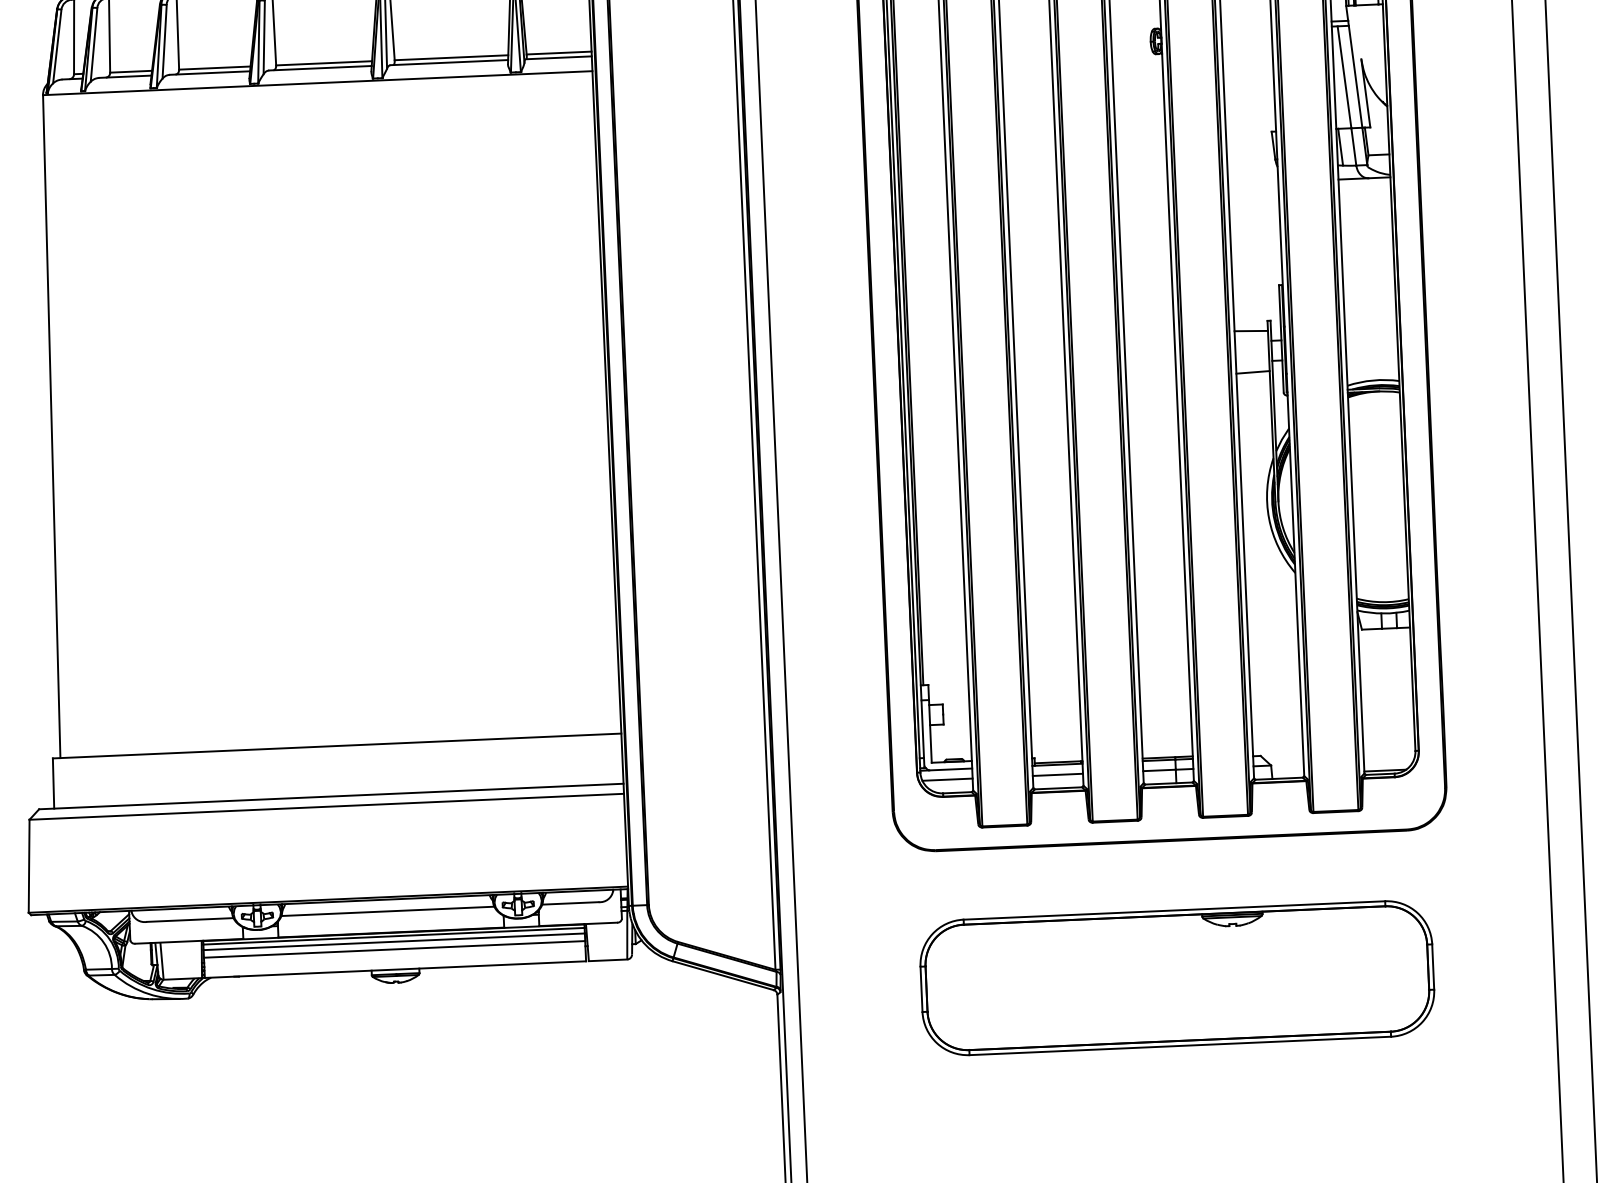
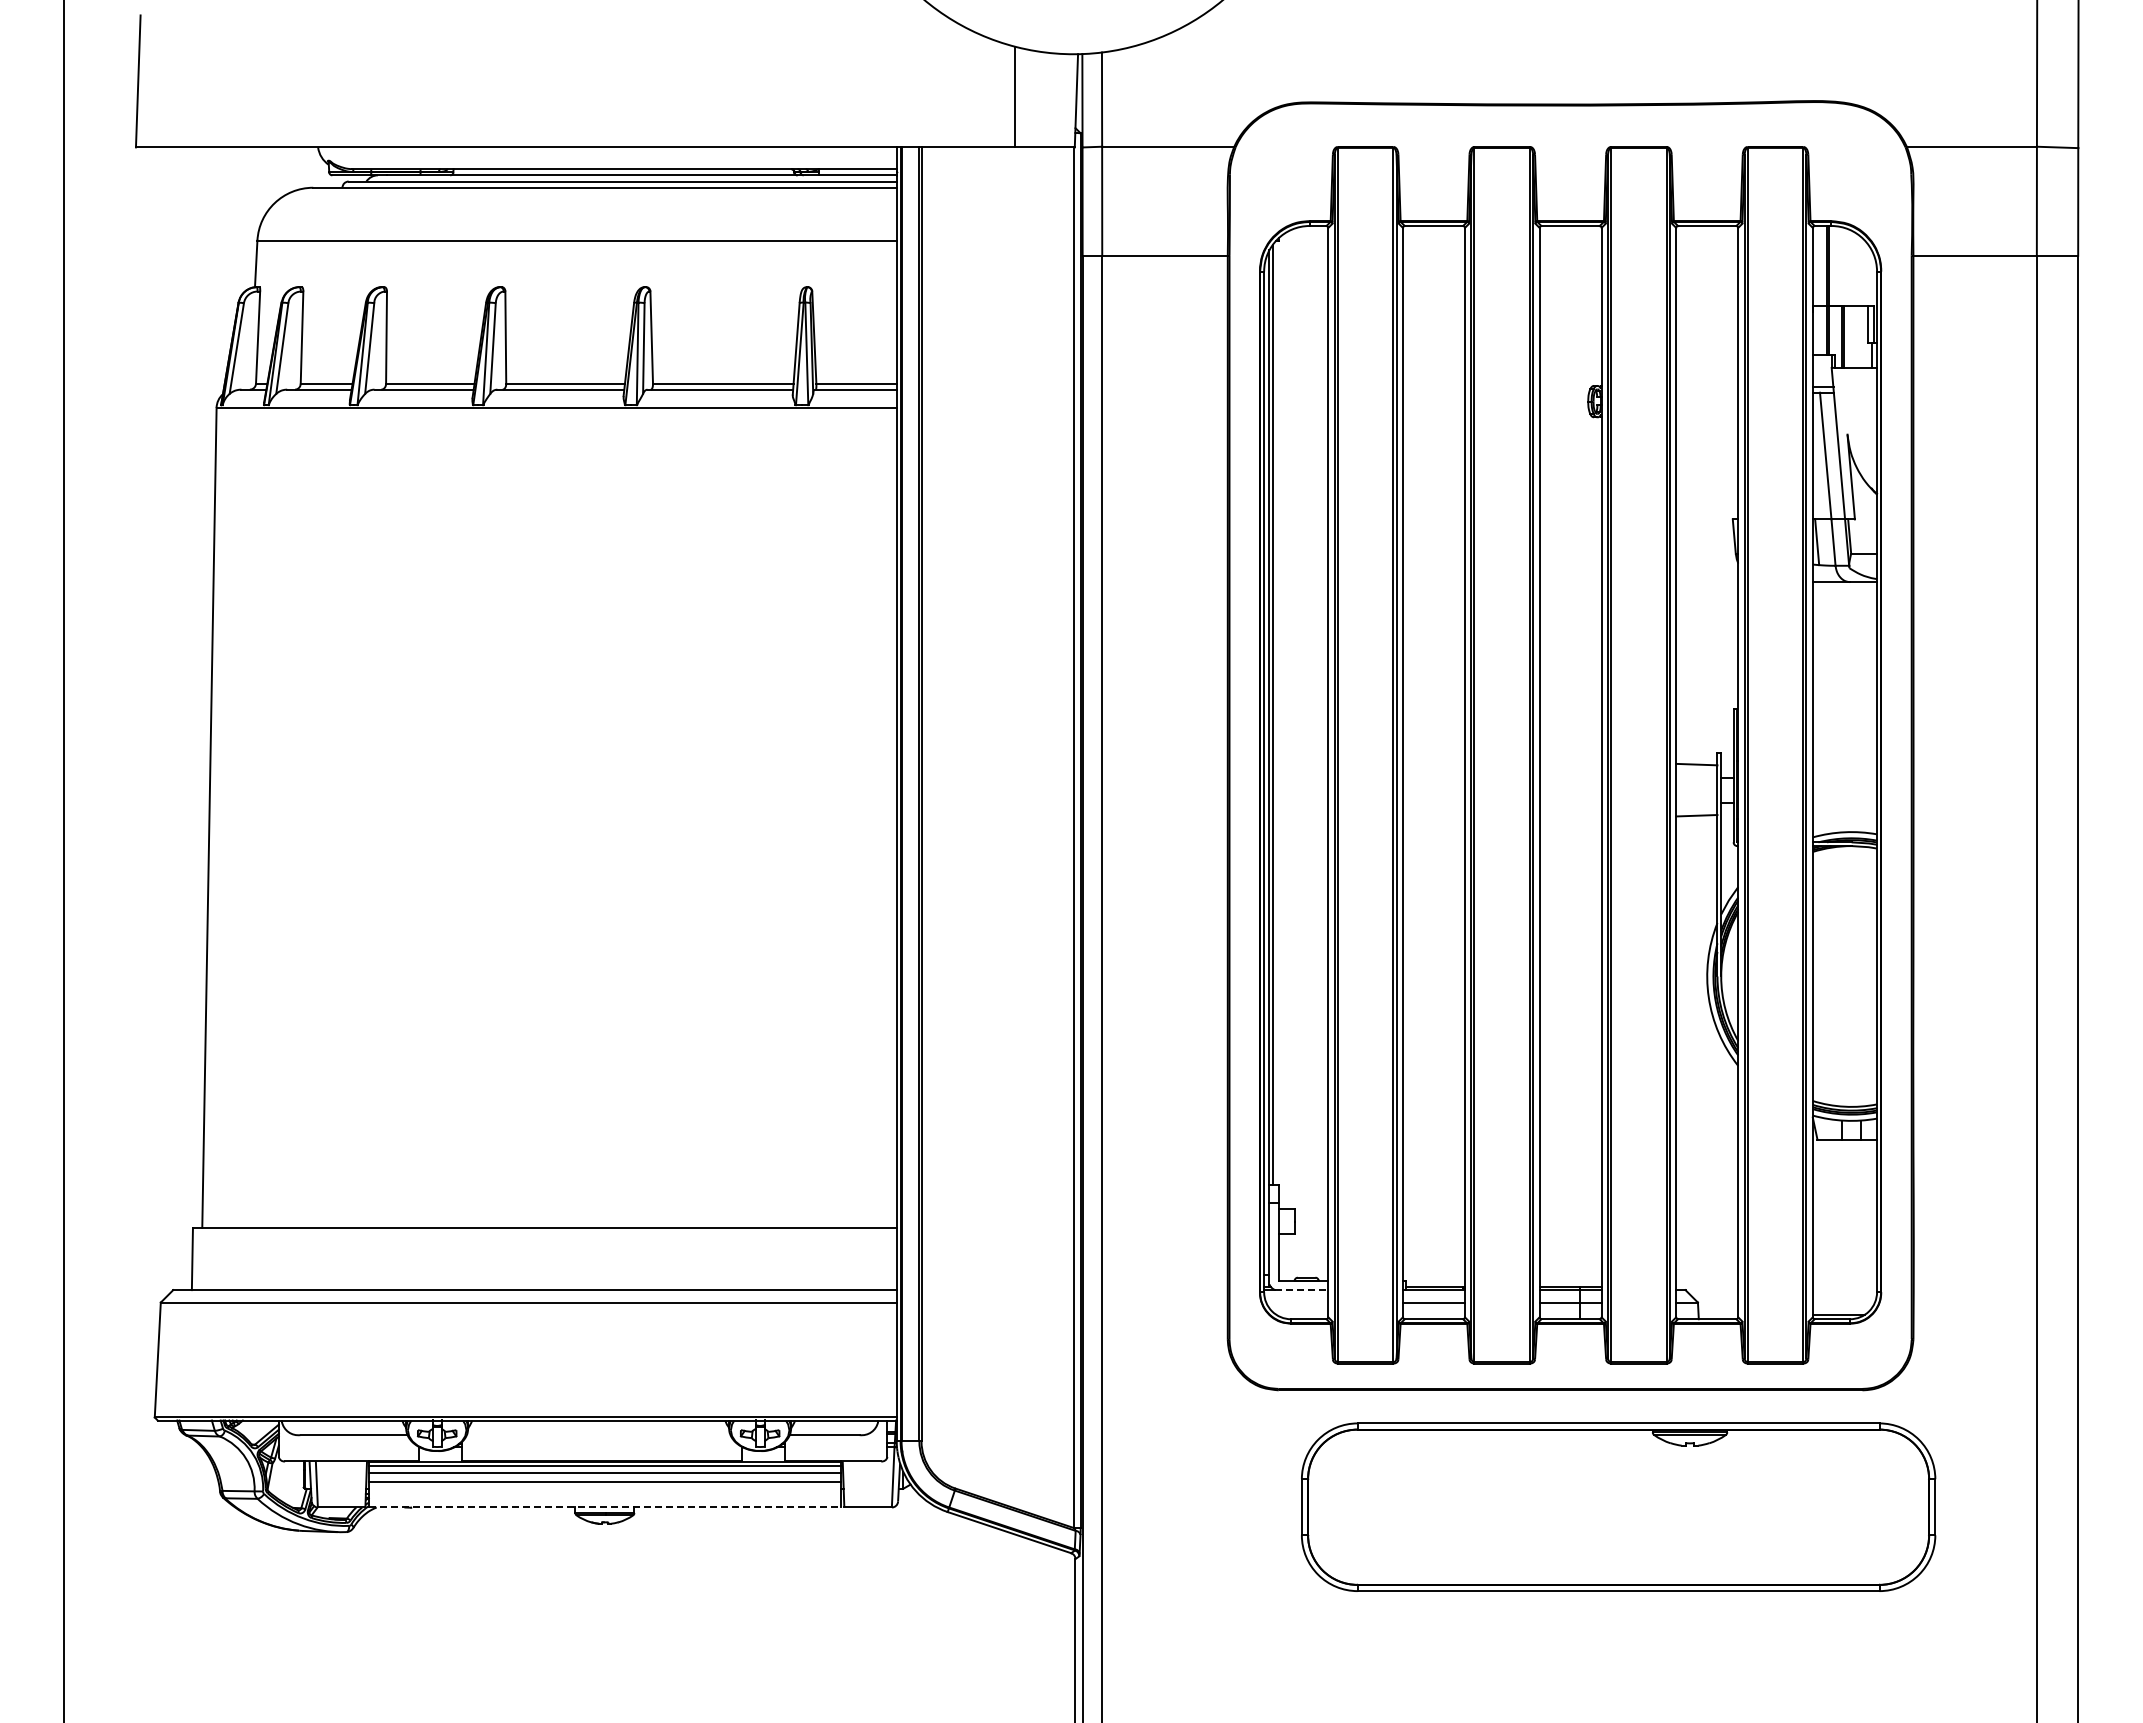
line: (950, 769) -> (1301, 1290), solid -> dashed
line: (947, 779) -> (1297, 1302), removed
line: (387, 911) -> (598, 1435), removed
line: (395, 969) -> (604, 1507), solid -> dashed
part: (1177, 977) -> (1618, 1506), moved

